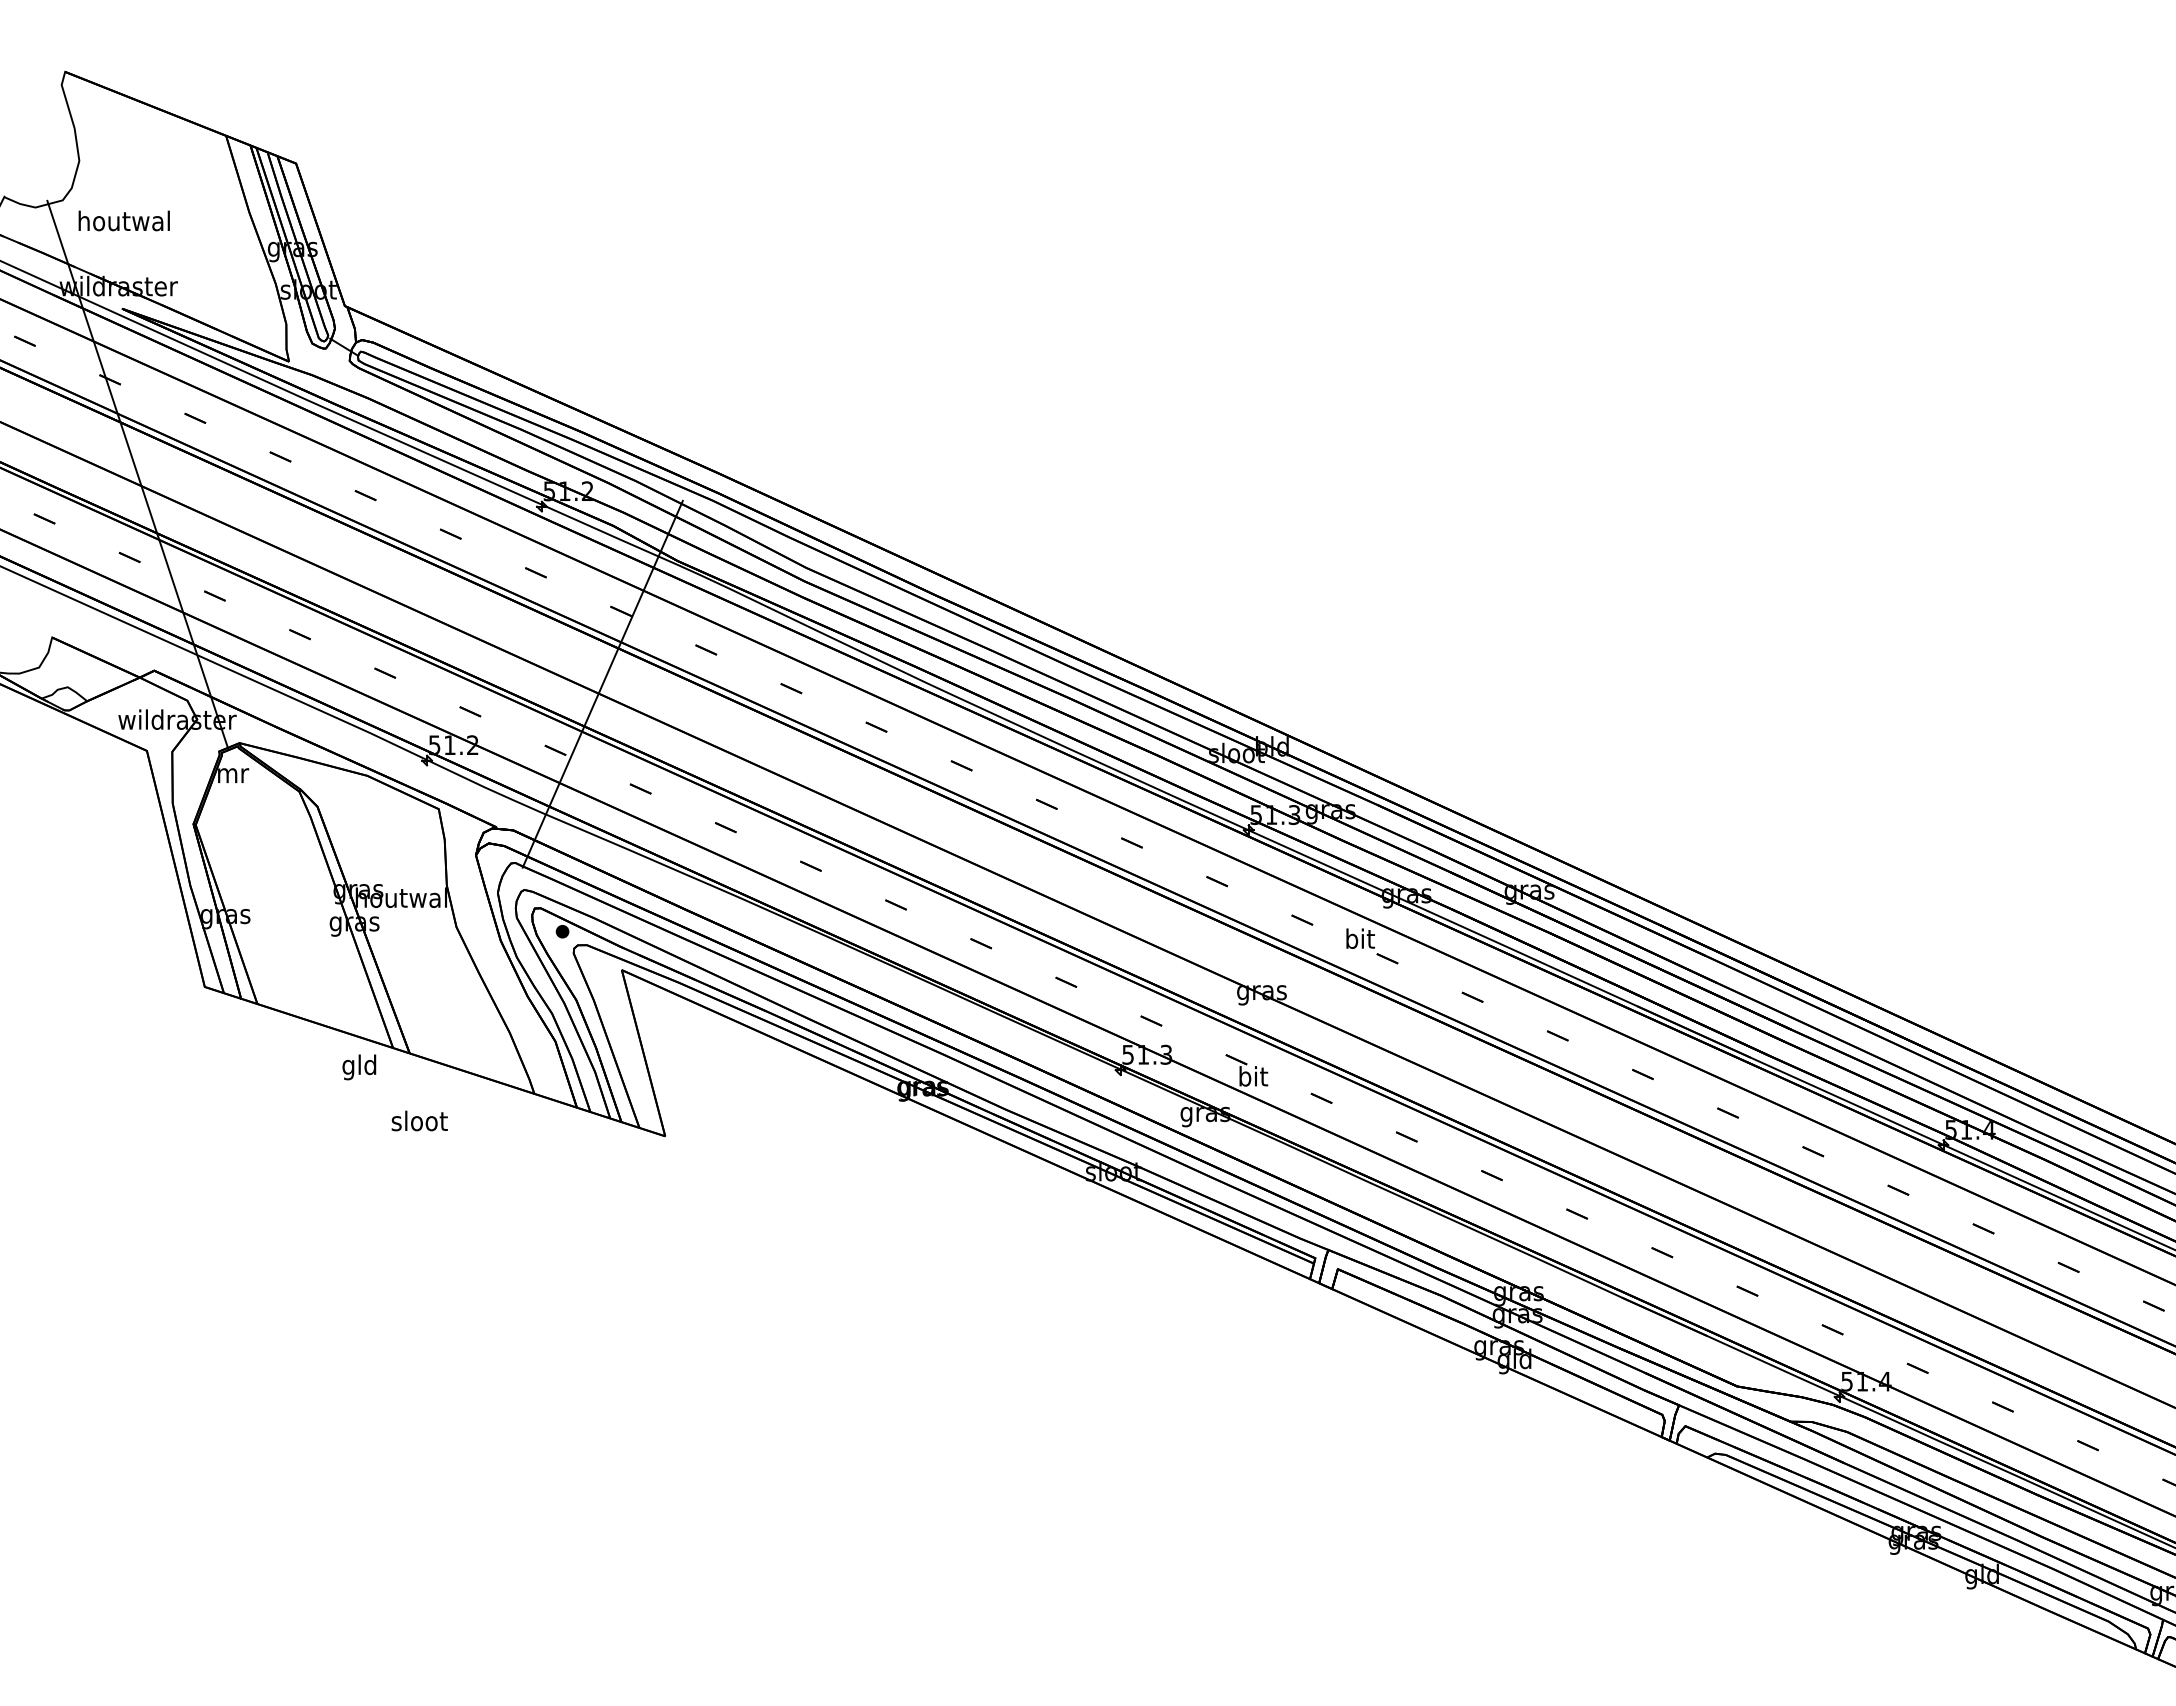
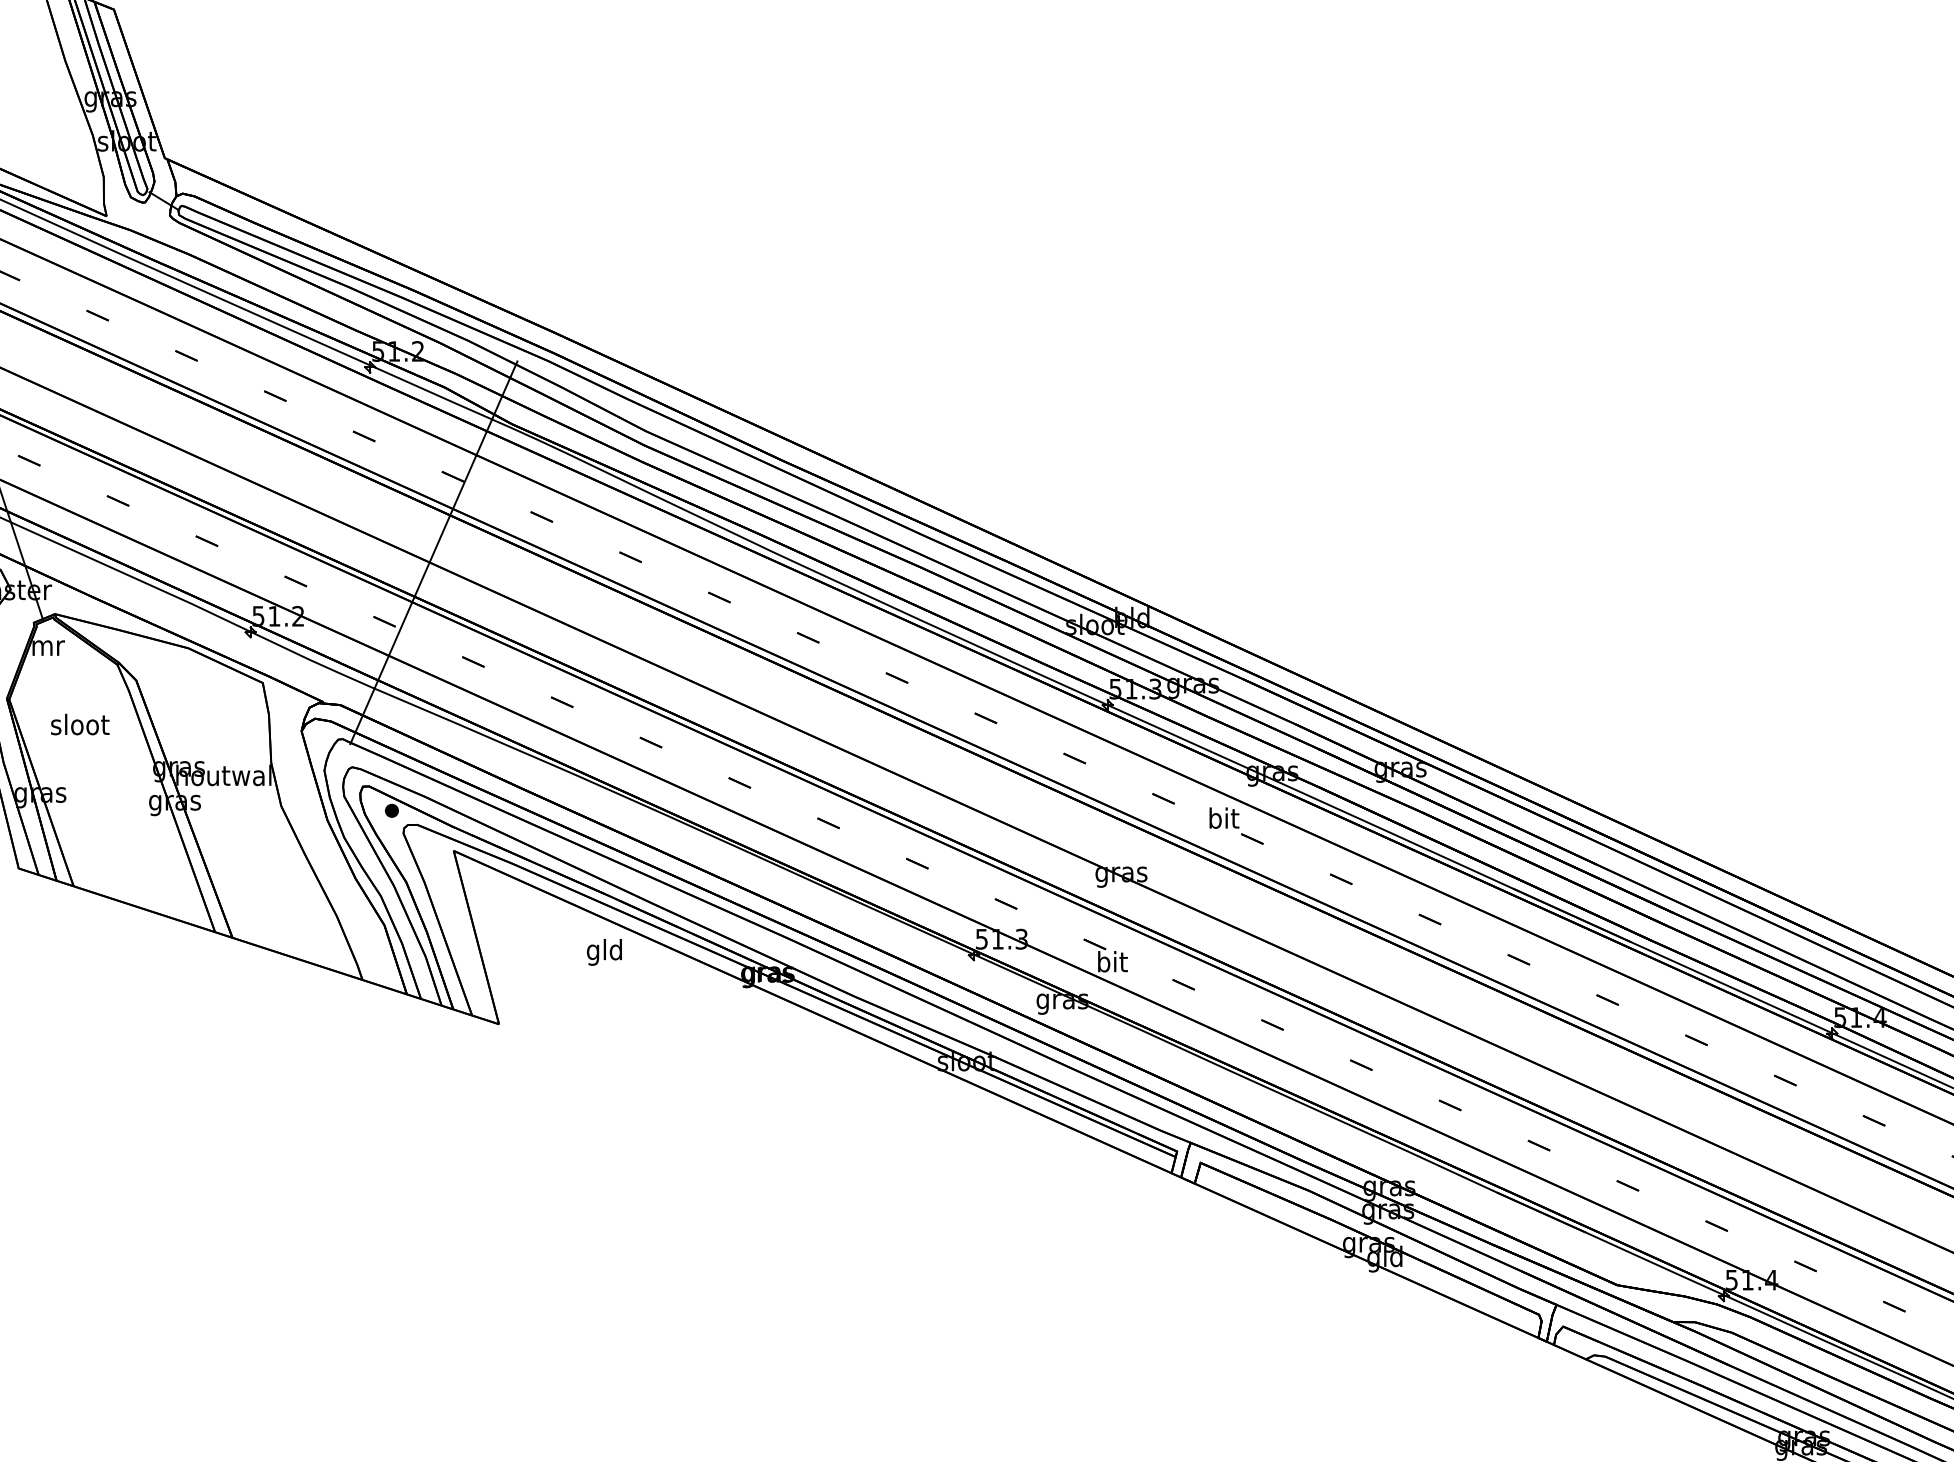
text: (359, 1067) -> (604, 952), moved
text: (419, 1120) -> (79, 724), moved

